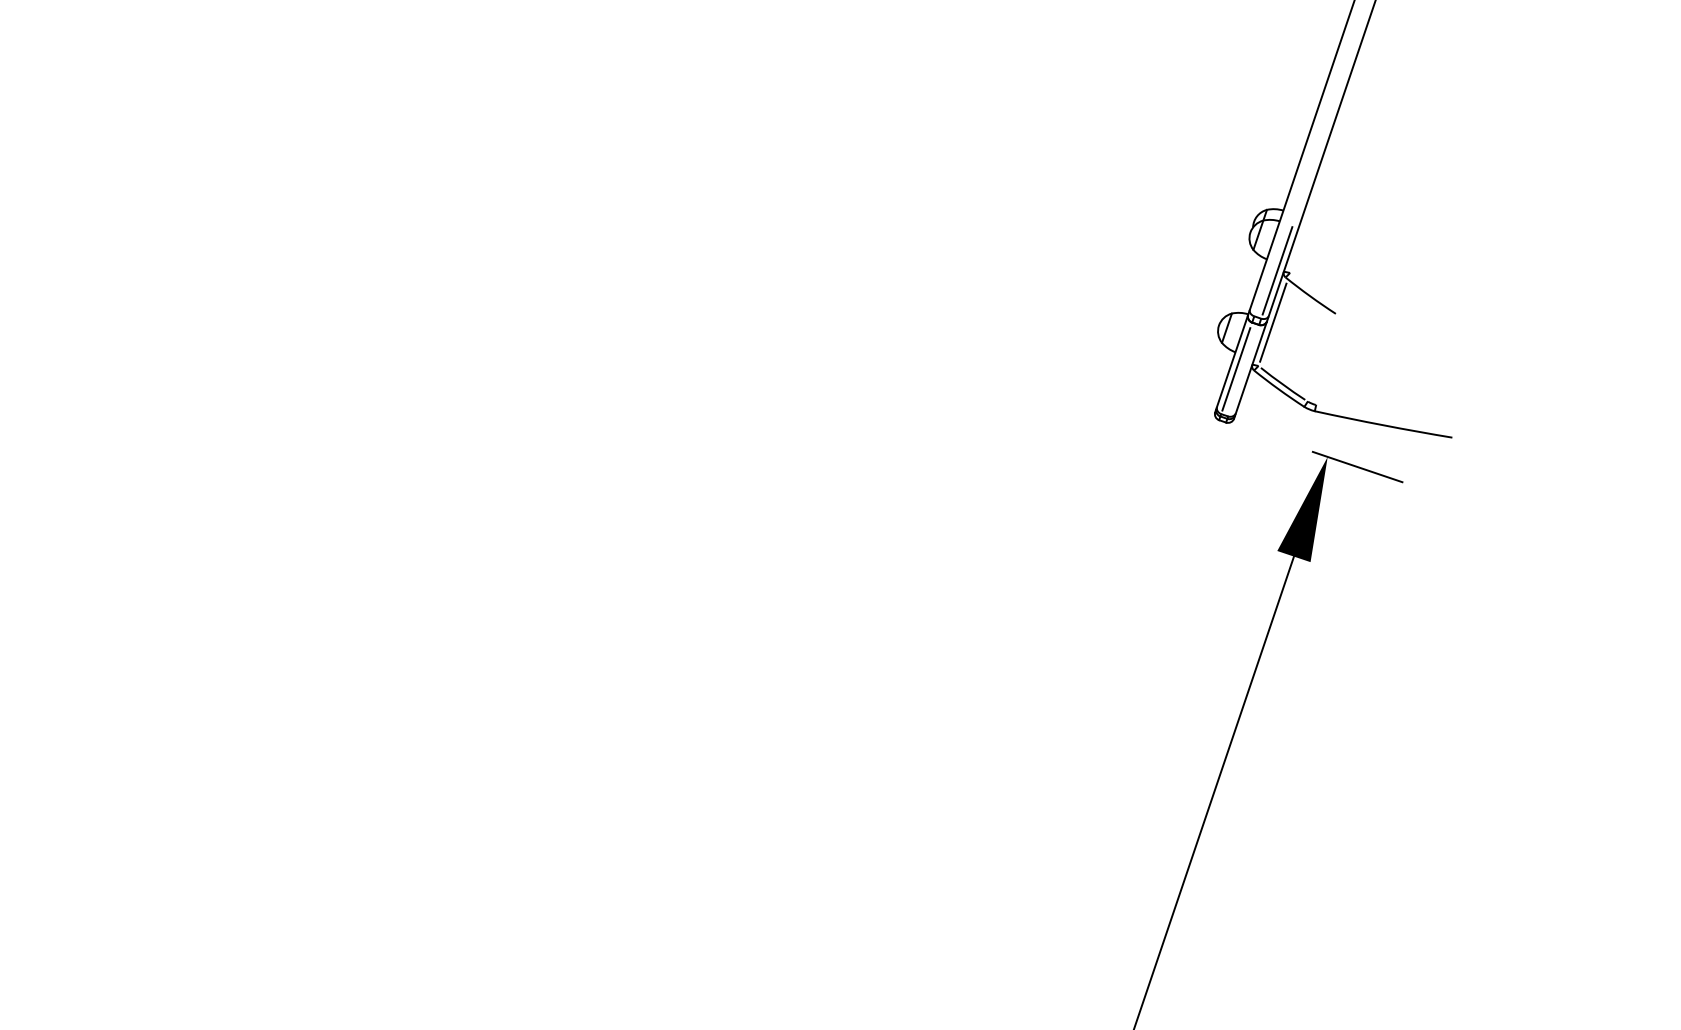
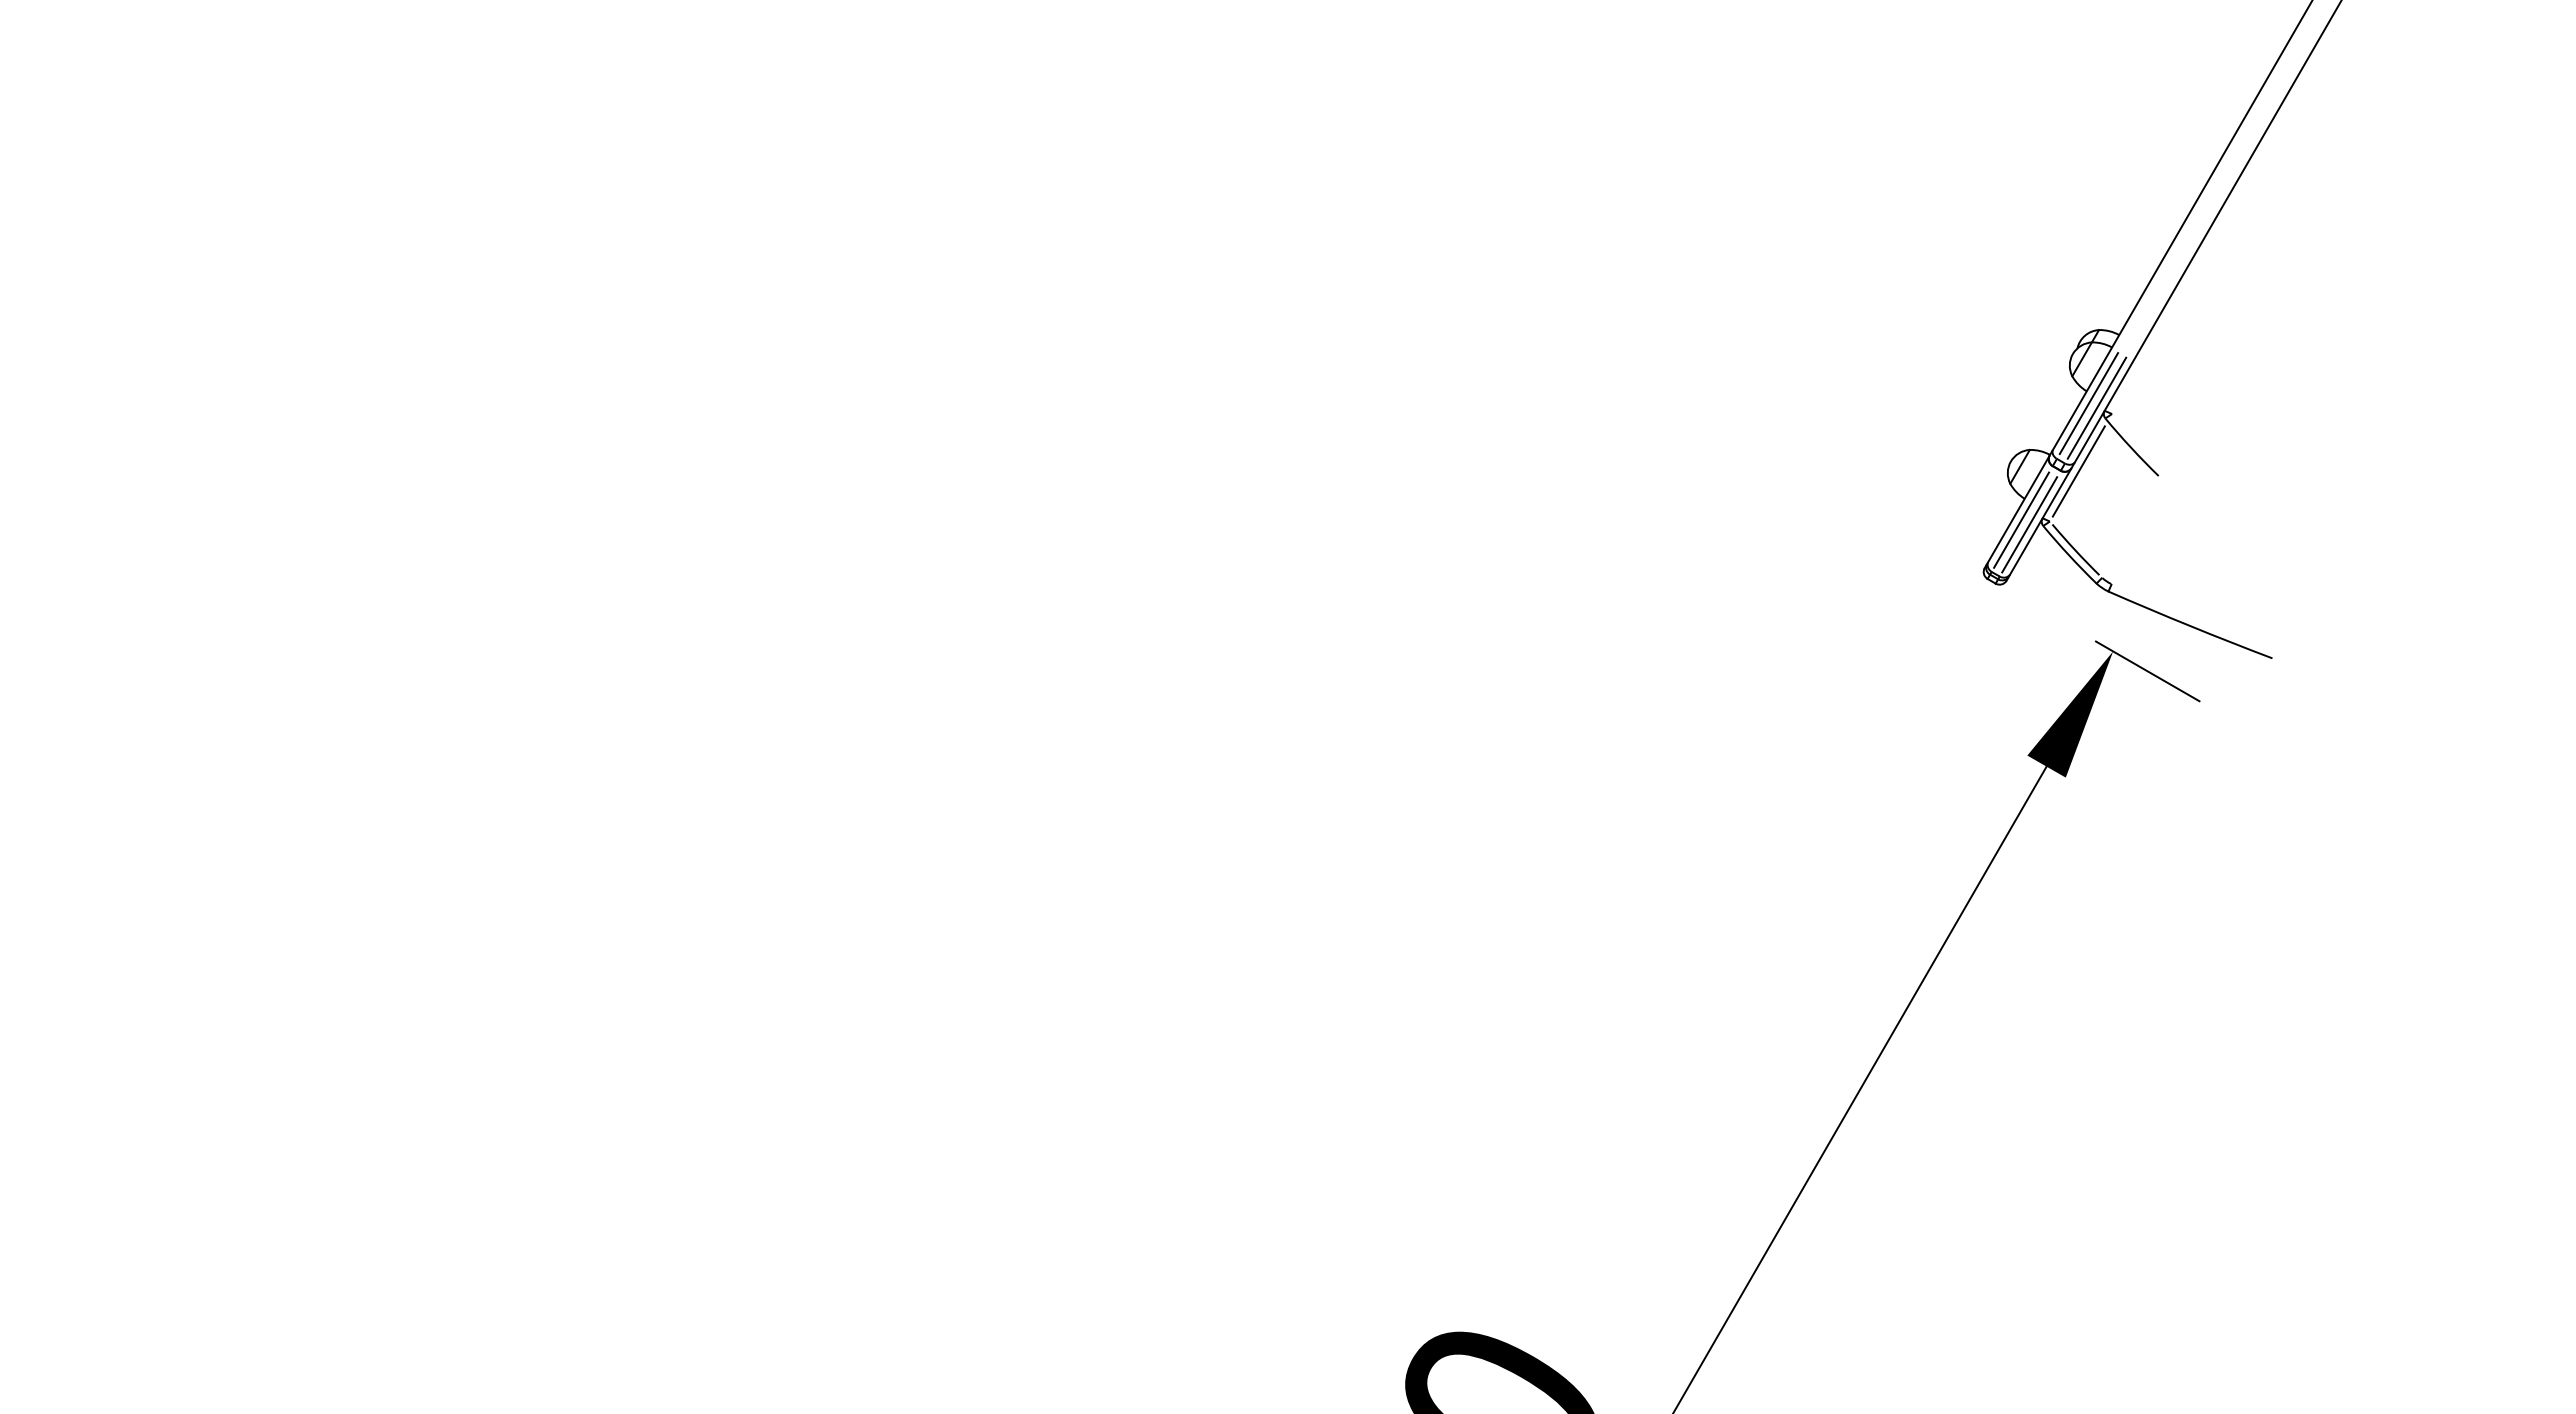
line: (1270, 268) -> (2088, 403), added
line: (1243, 371) -> (2029, 524), added

